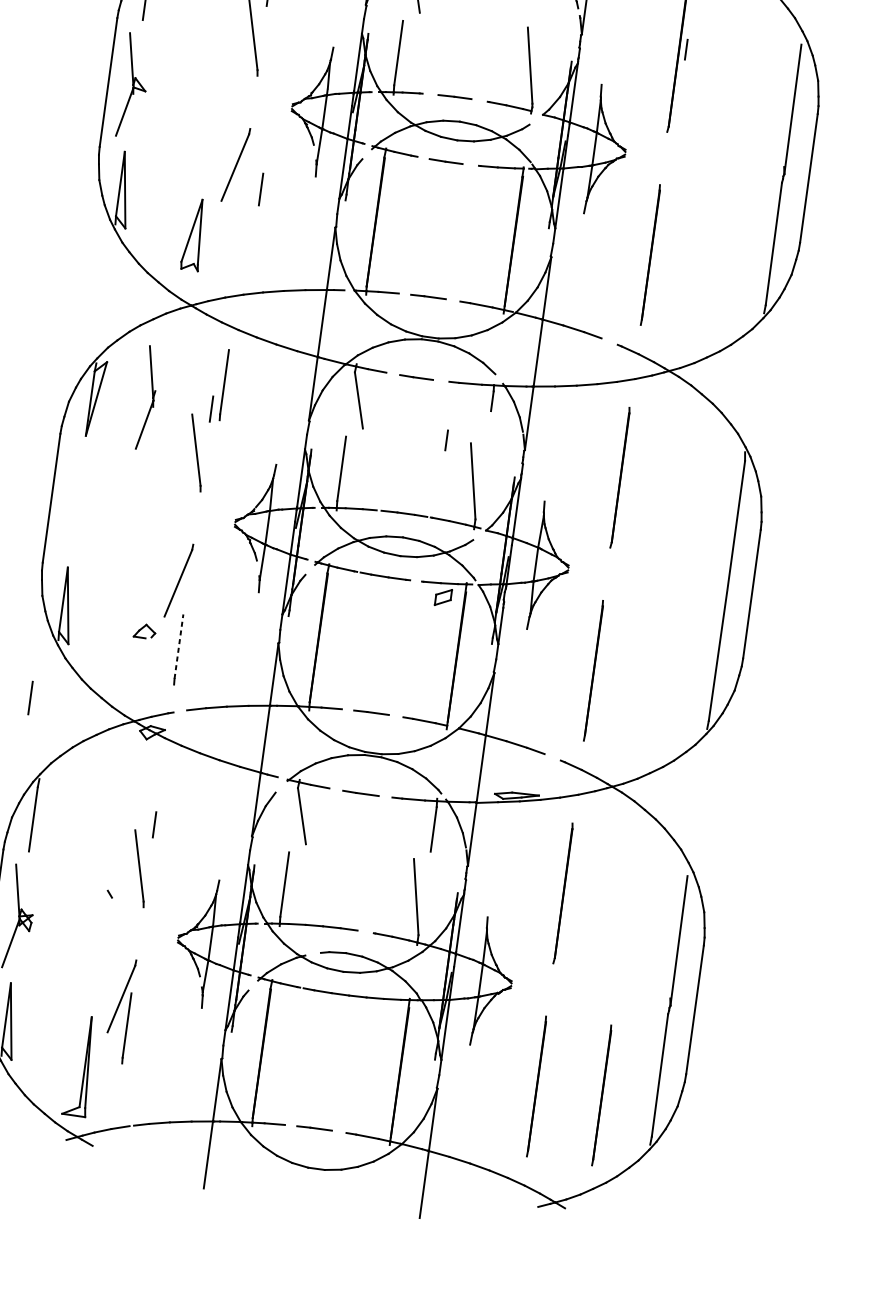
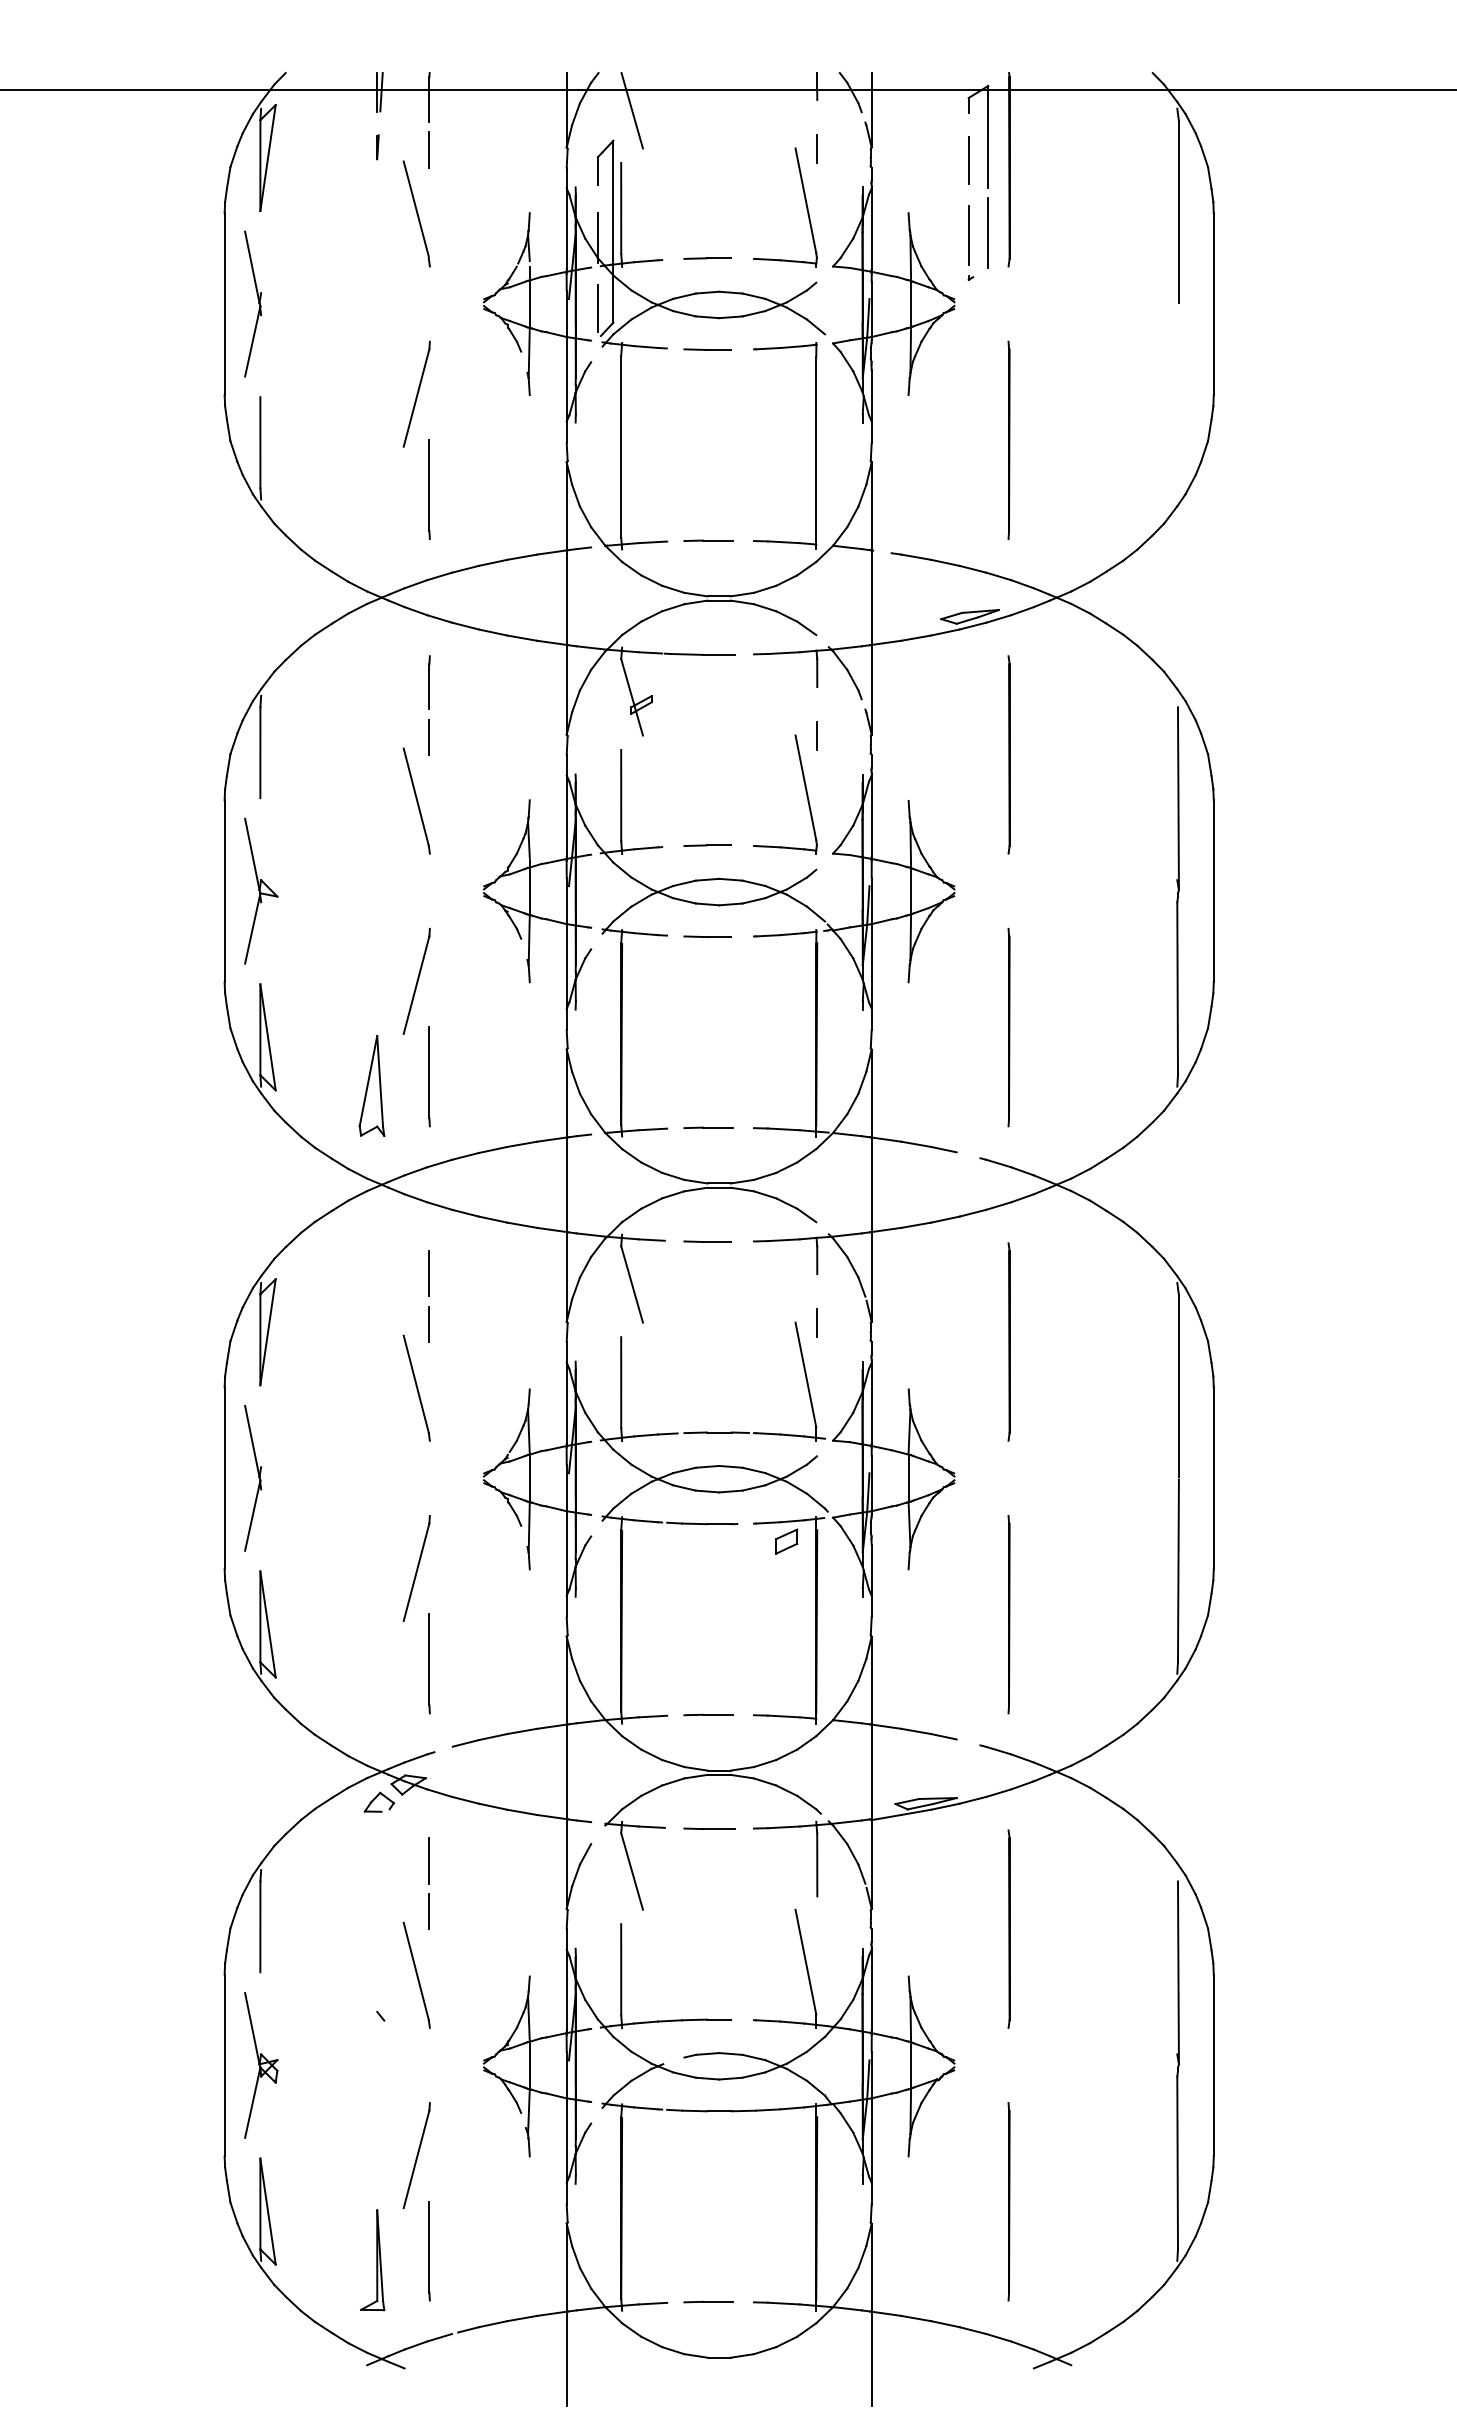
line: (685, 49) -> (816, 735), moved
line: (260, 189) -> (428, 1273), moved
line: (224, 384) -> (429, 1076), moved
part: (148, 398) -> (253, 1478), moved
line: (446, 439) -> (816, 1322), moved
part: (144, 630) -> (378, 1801), moved
line: (179, 646) -> (429, 1659), dashed -> solid
line: (29, 697) -> (428, 1860), moved
line: (126, 1028) -> (429, 2251), moved
part: (80, 1066) -> (372, 2260), size x0.71
line: (601, 1095) -> (1100, 2201), removed

